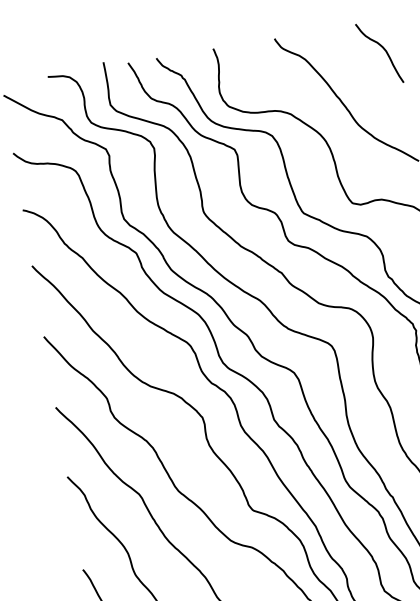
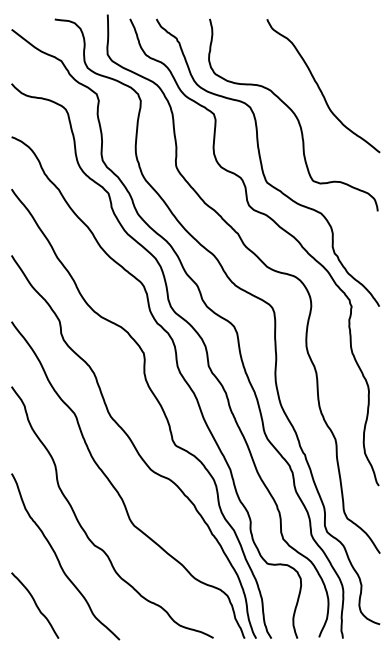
curve: (383, 49) -> (364, 45), removed

